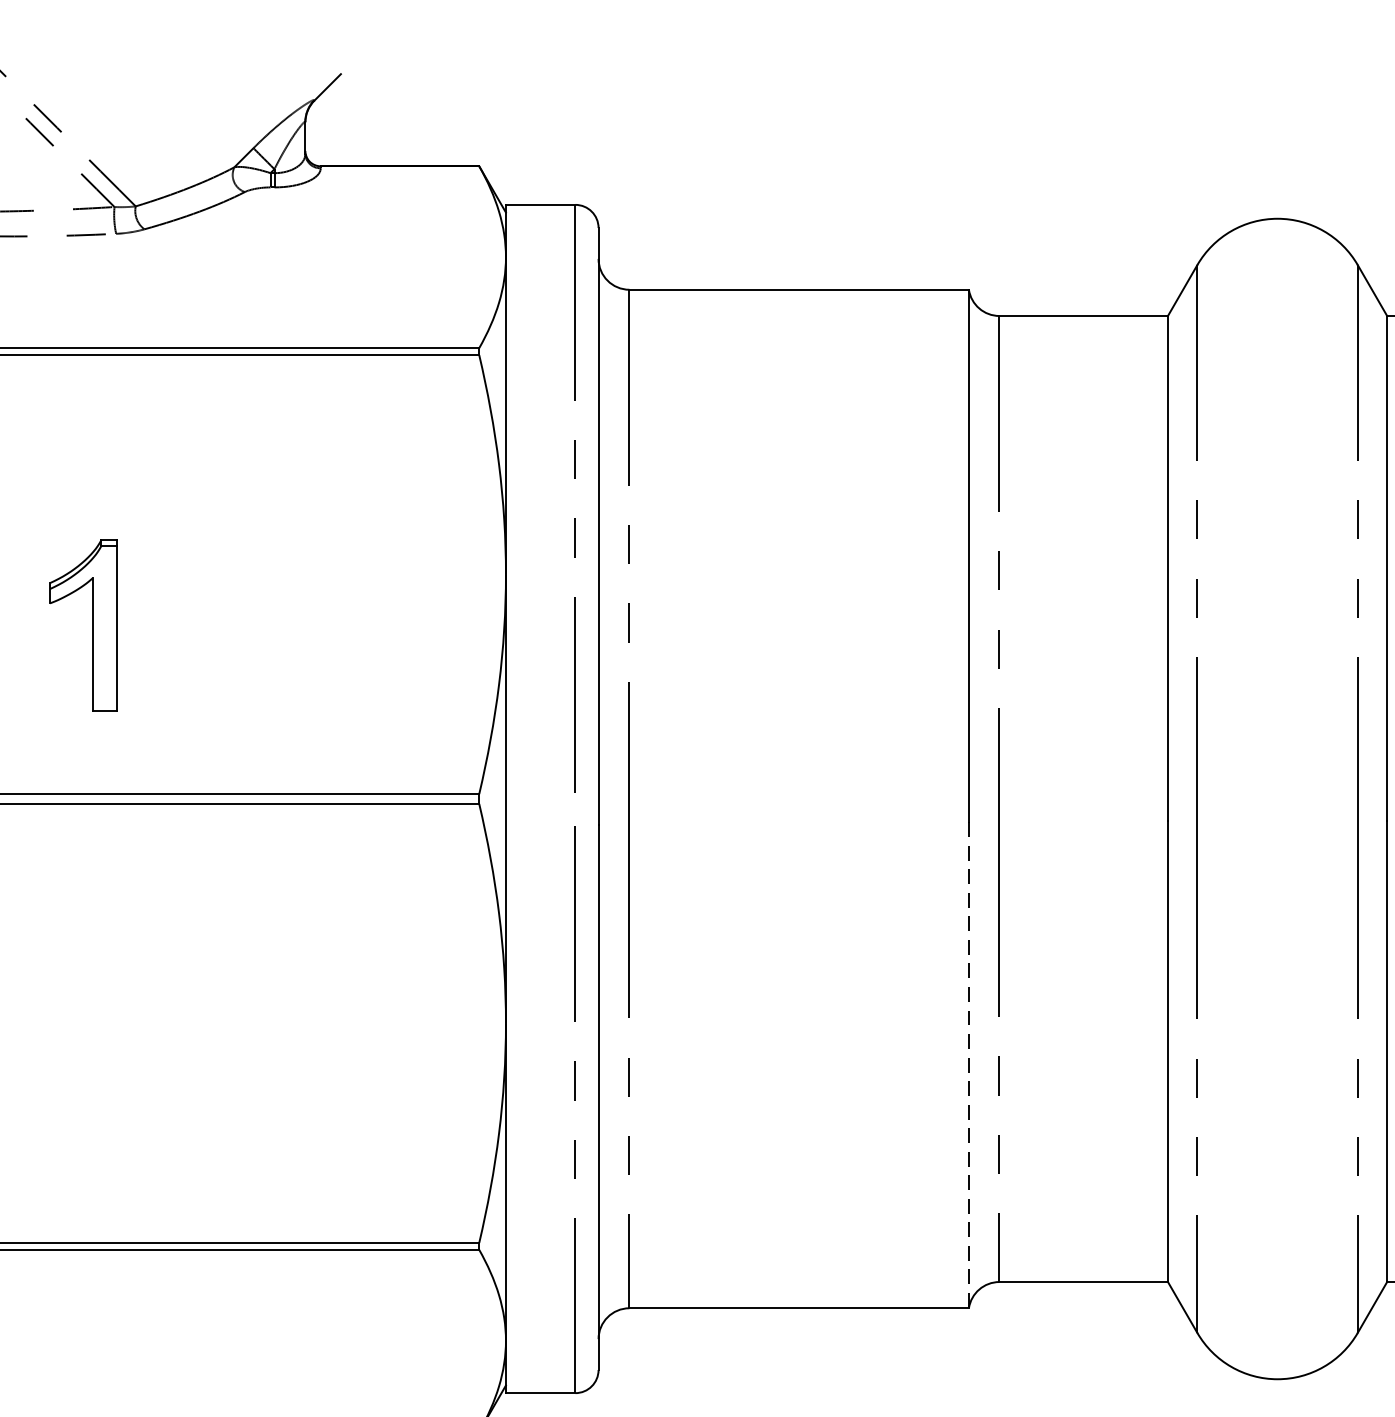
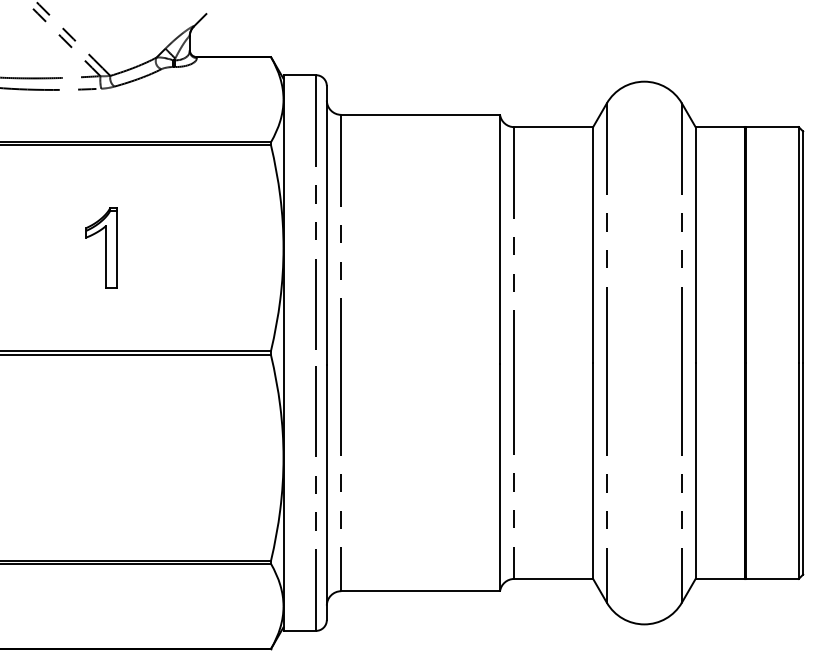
part: (82, 624) -> (101, 247), moved
line: (969, 1065) -> (500, 477), dashed -> solid

